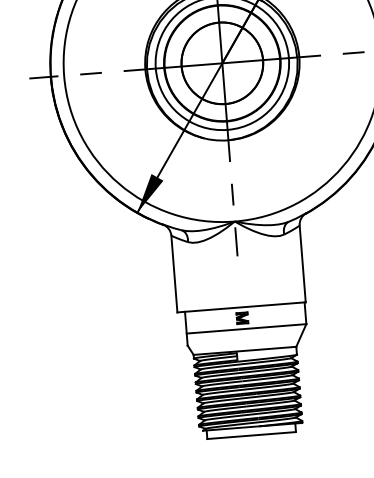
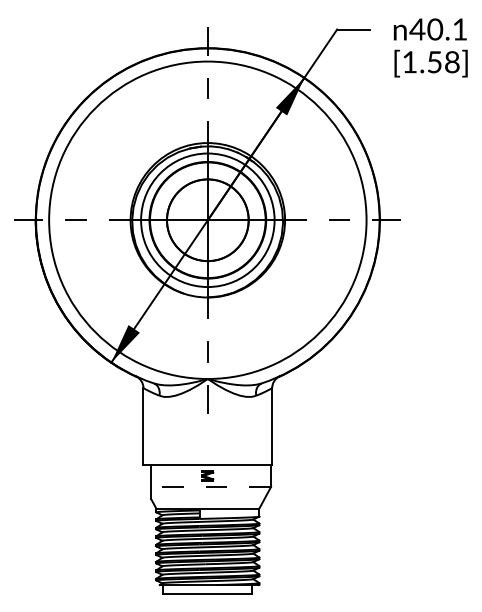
line: (246, 328) -> (211, 486), solid -> dashed

